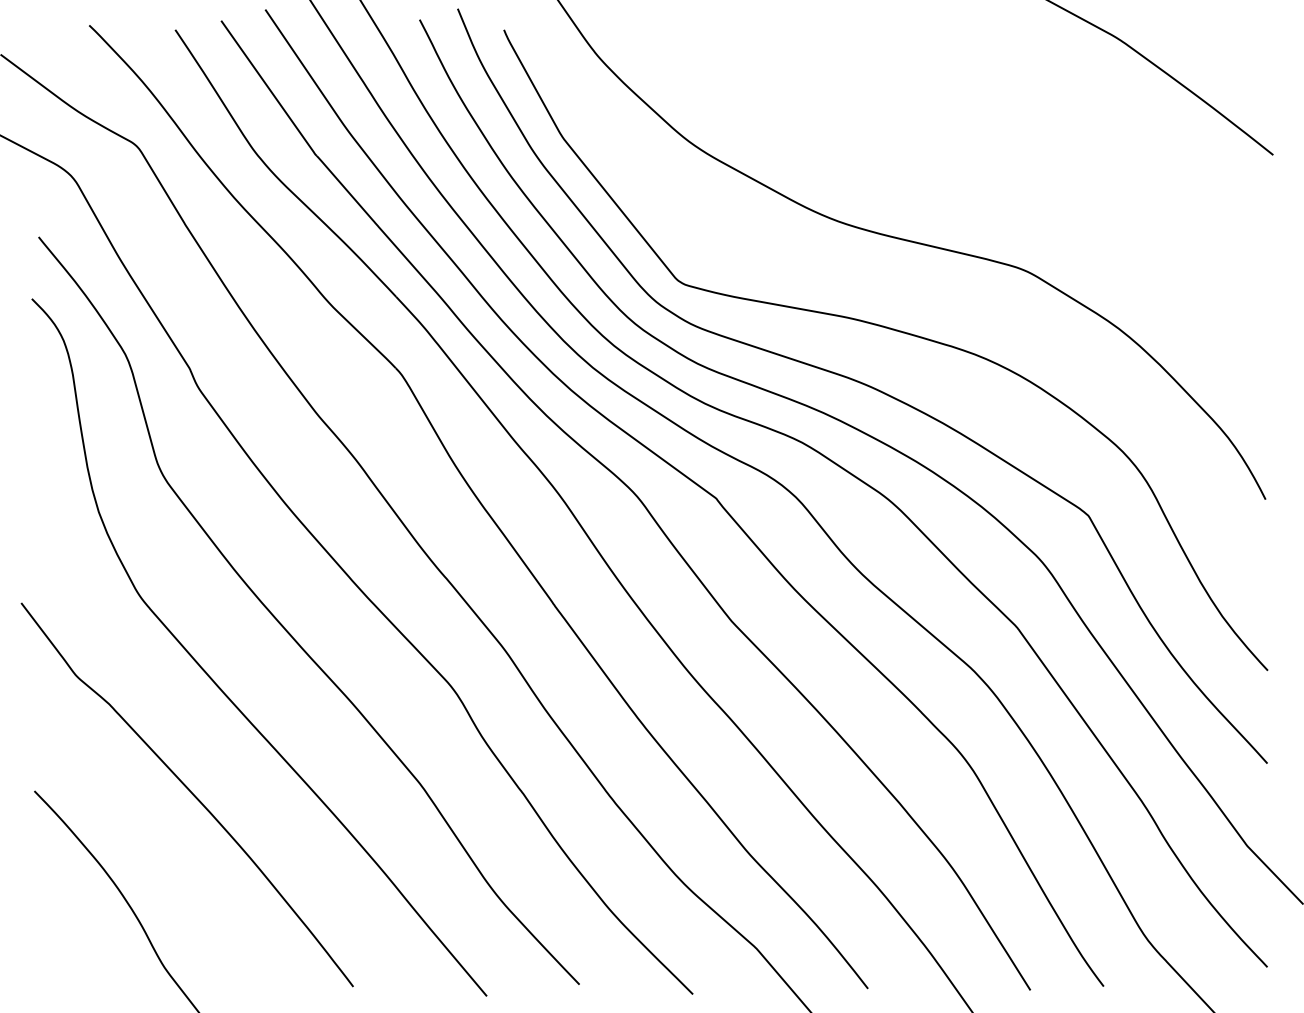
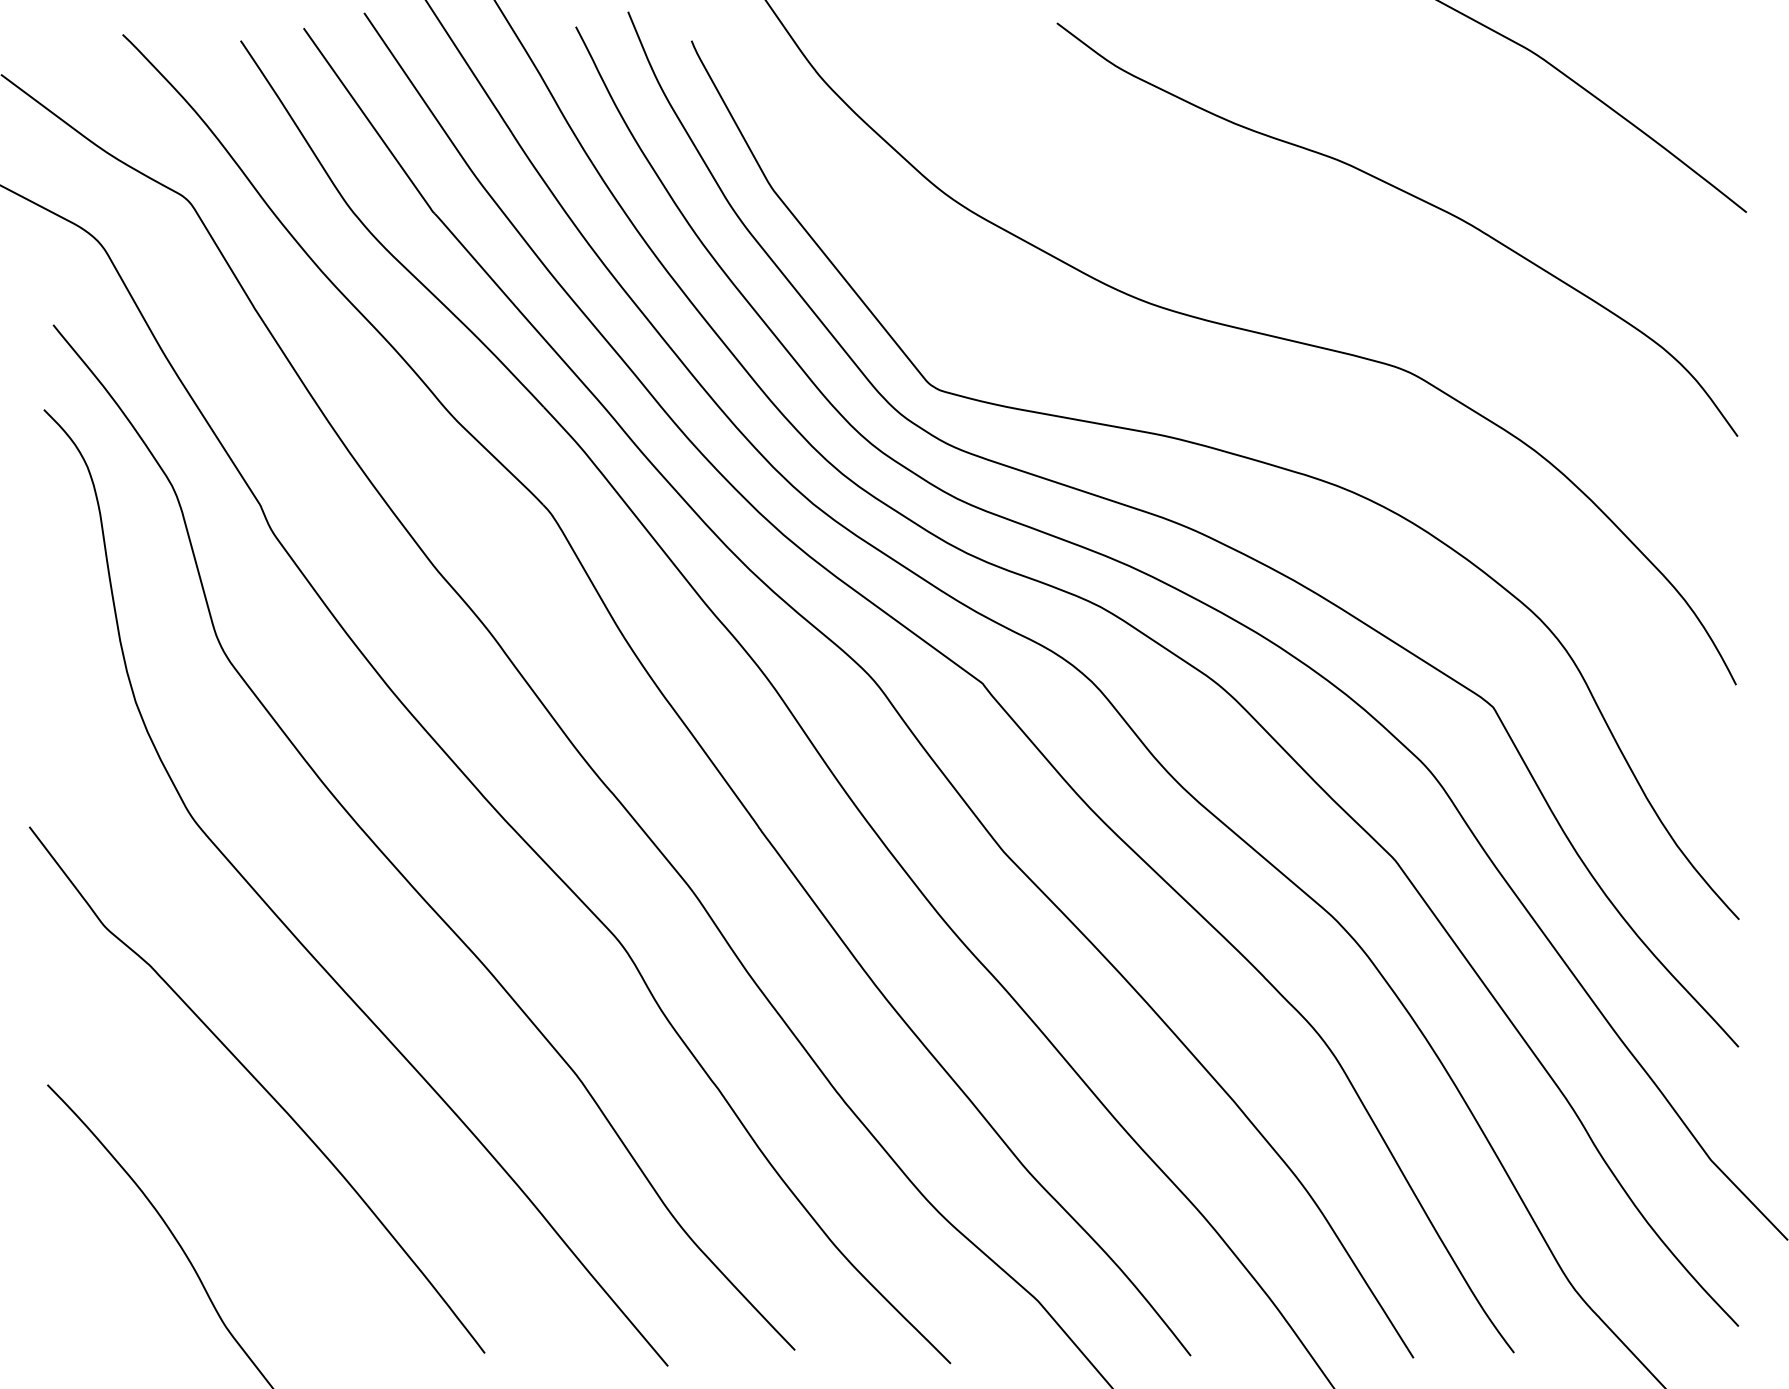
curve: (1030, 144) -> (1413, 197), added

